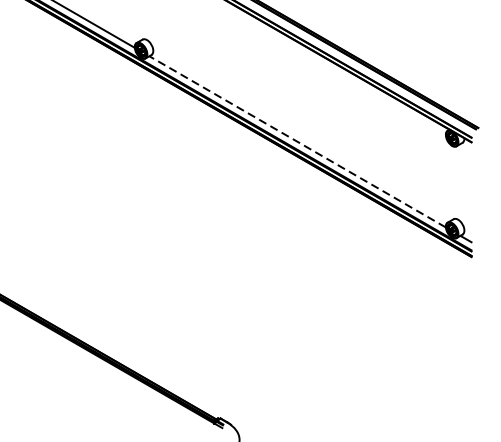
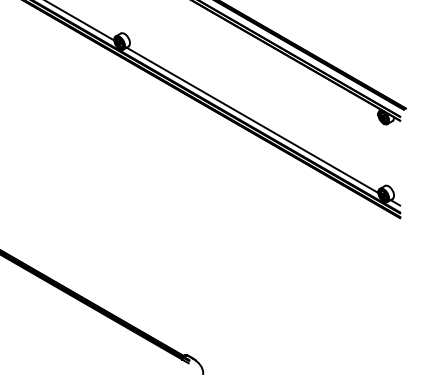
line: (297, 142) -> (252, 120), dashed -> solid

